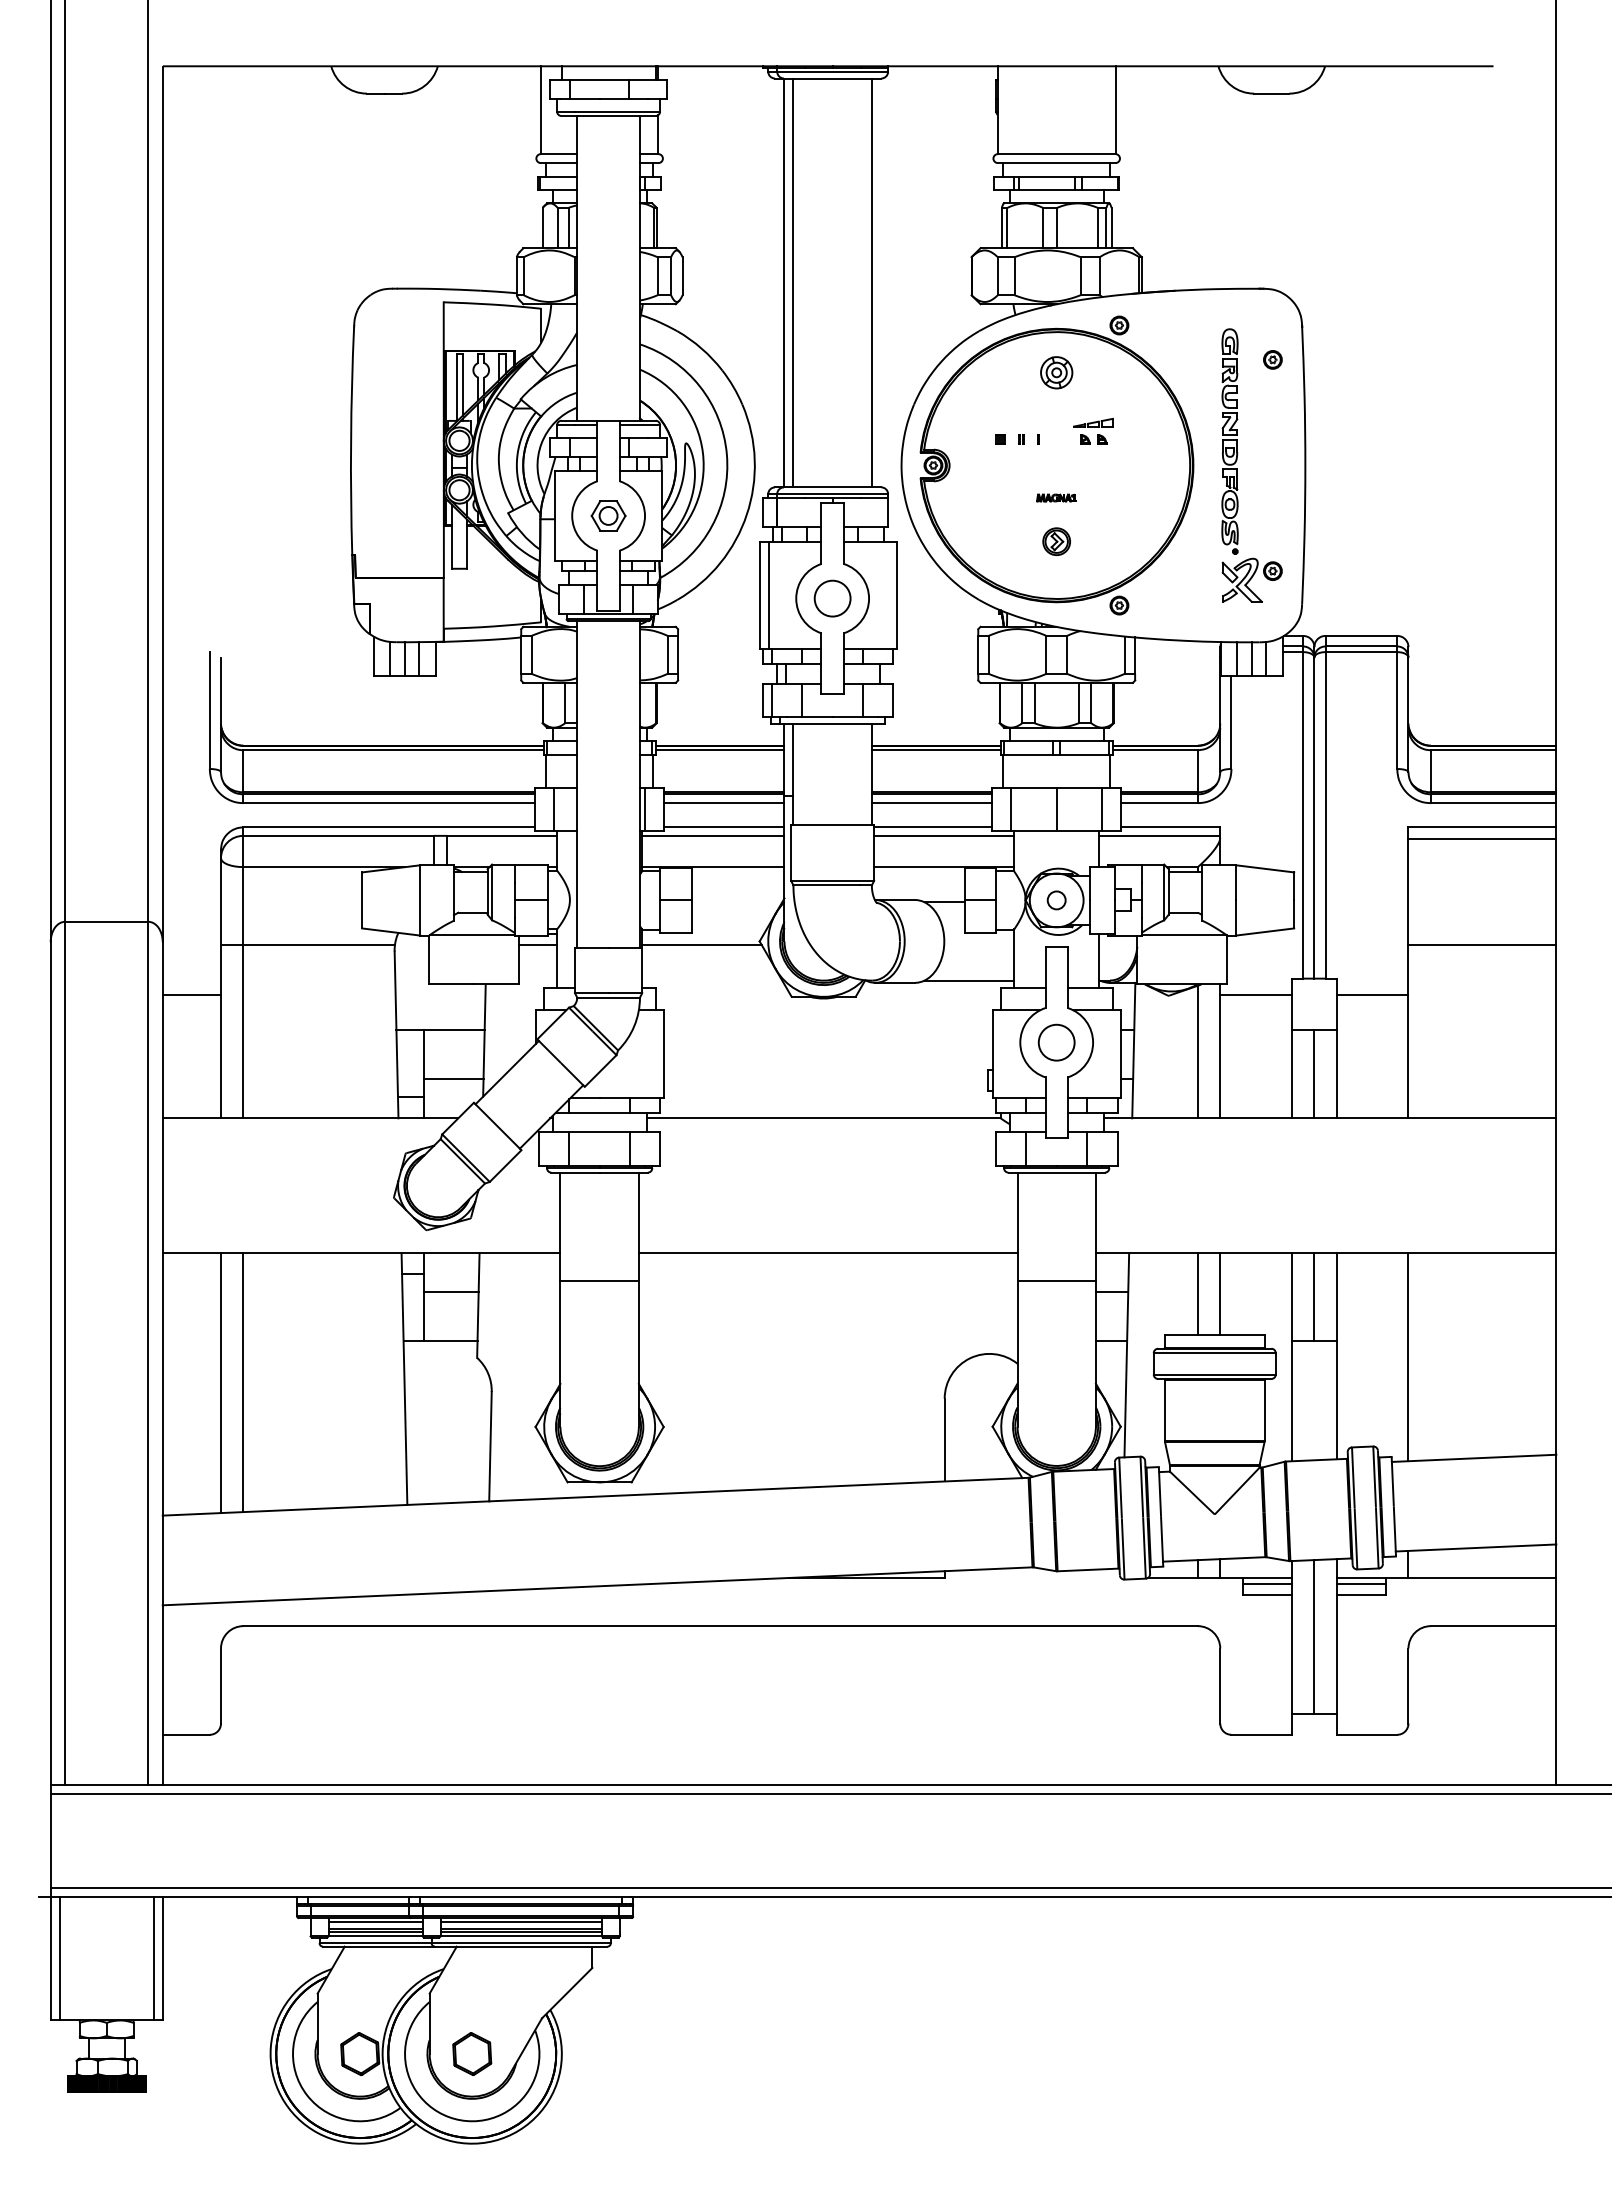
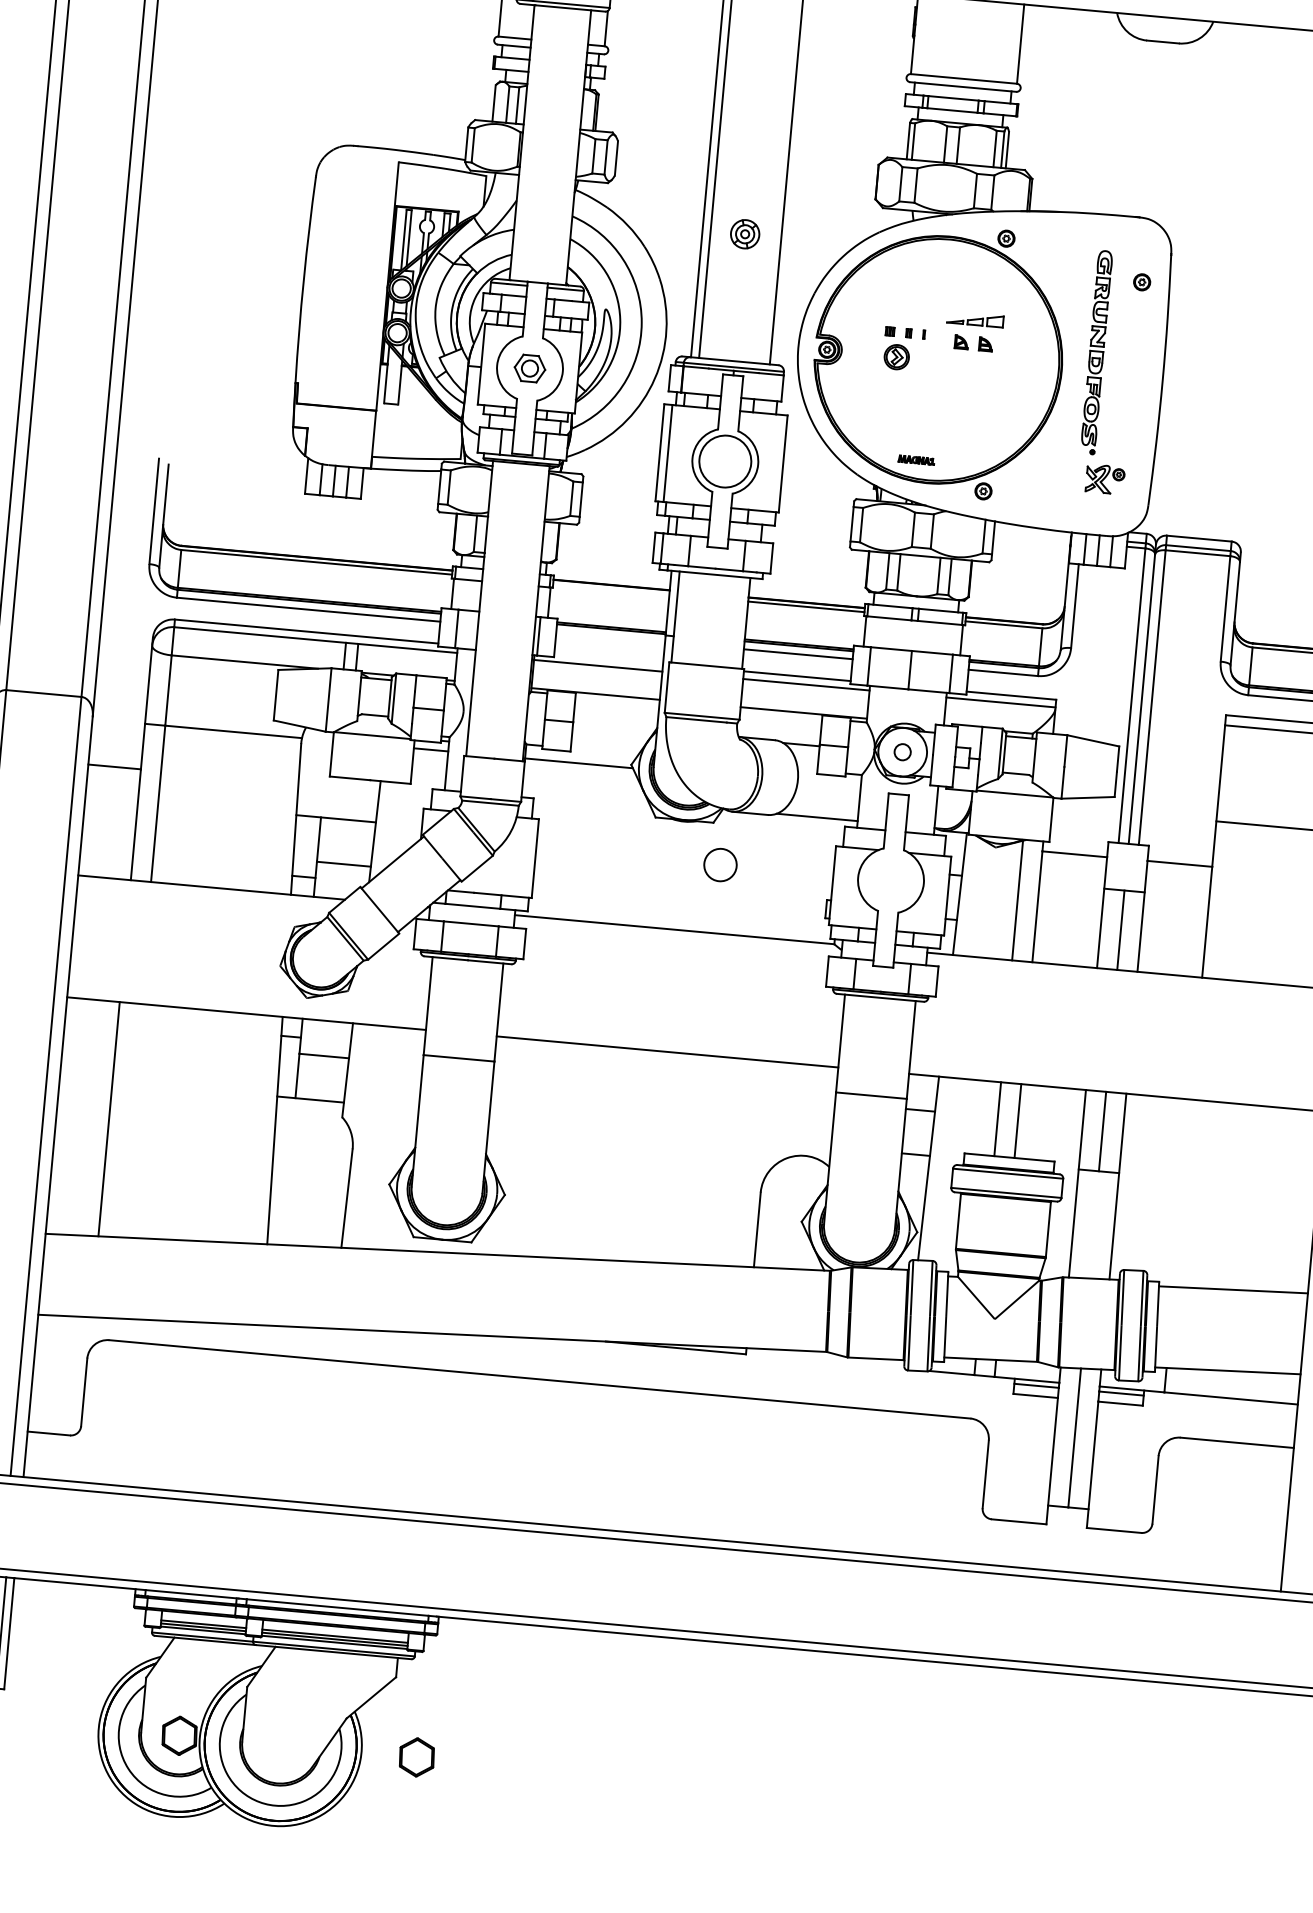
part: (1056, 372) -> (745, 234), moved
part: (1093, 431) -> (974, 332), size x1.6
part: (1056, 497) -> (916, 459), moved
part: (1056, 541) -> (896, 356), moved
part: (1251, 579) -> (1104, 478), size x0.7
circle: (832, 598) -> (725, 461), size x1.6
line: (719, 750) -> (610, 589), removed
line: (723, 803) -> (610, 637), removed
line: (723, 827) -> (608, 659), removed
circle: (1056, 1042) -> (720, 864), moved
line: (1408, 1357) -> (1182, 1193), removed
line: (243, 1382) -> (129, 1120), removed
line: (375, 1921) -> (204, 1617), removed
line: (520, 1921) -> (335, 1629), removed
part: (472, 2053) -> (417, 1756), moved

